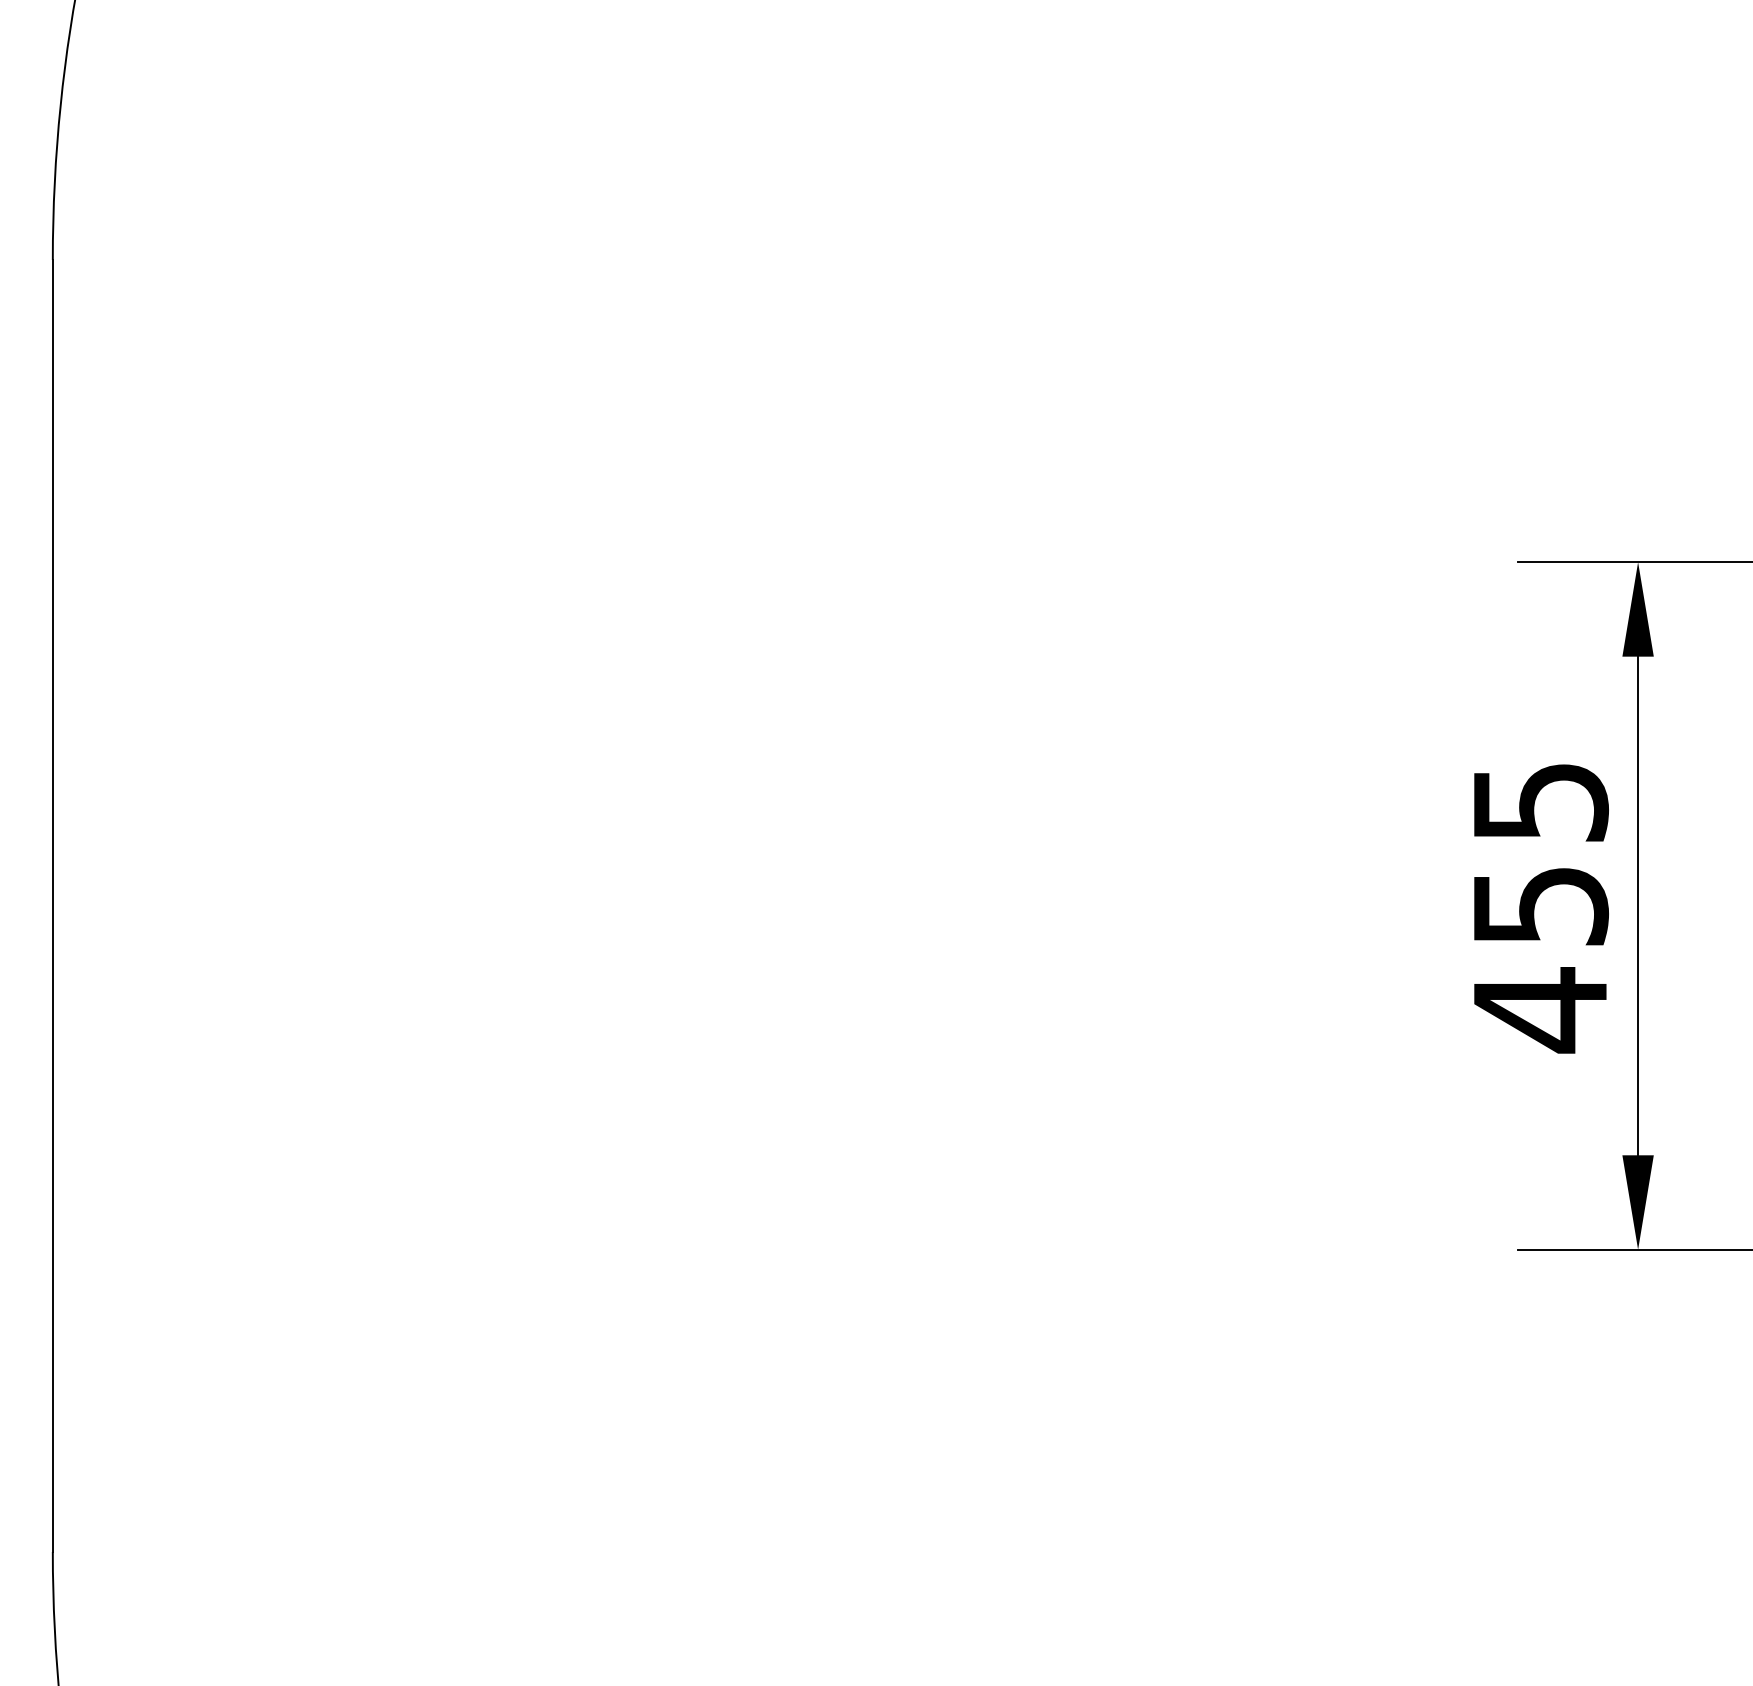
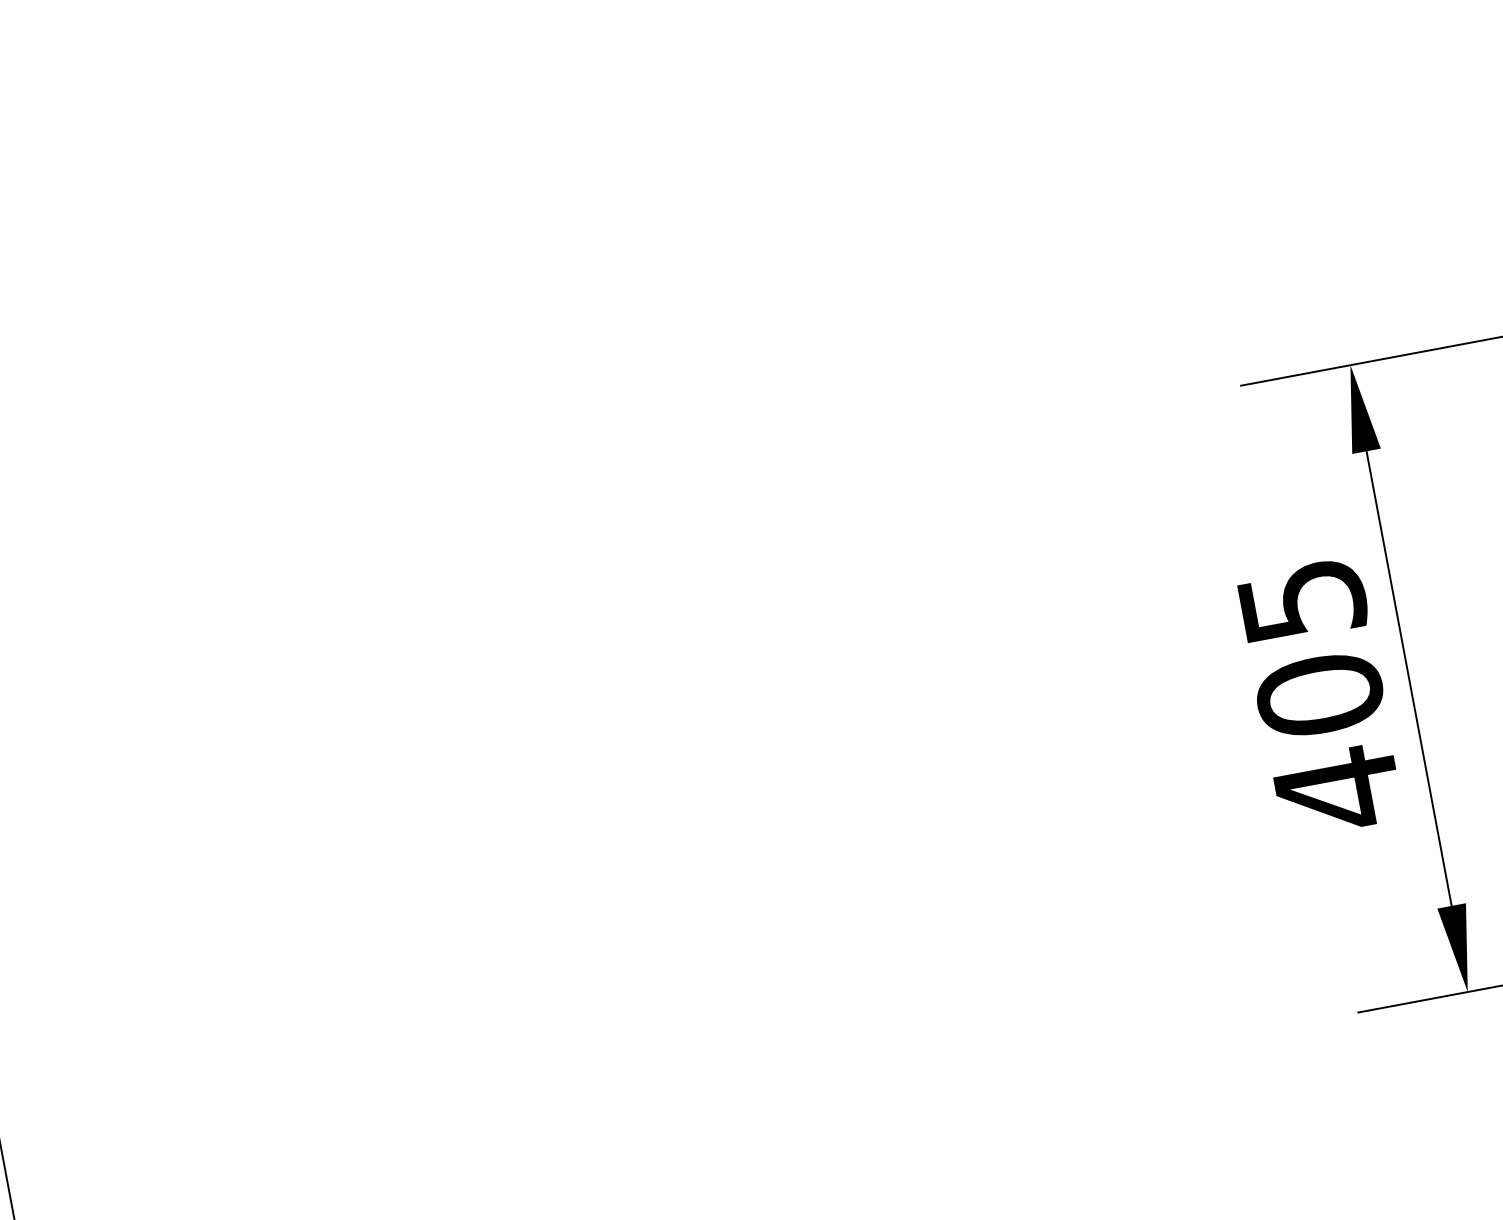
text: (1540, 905) -> (1320, 694), 455 -> 405

